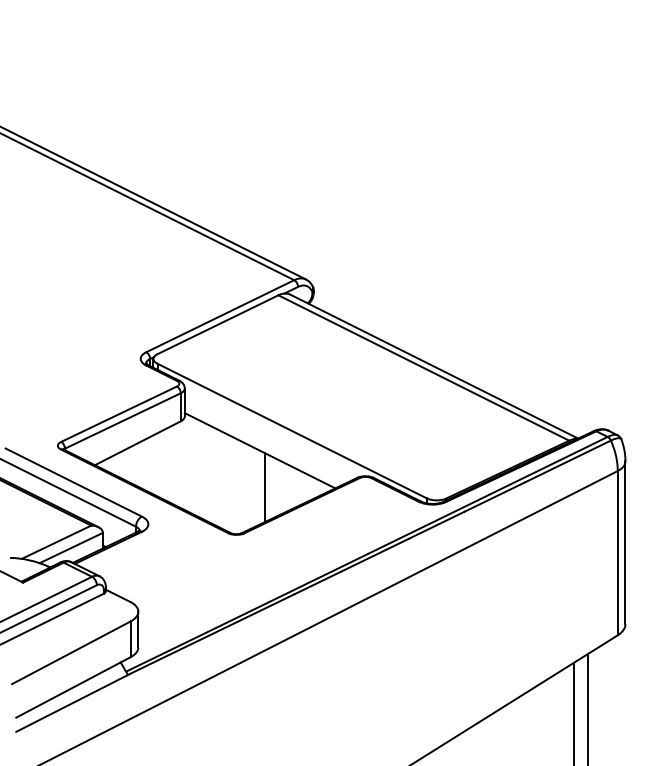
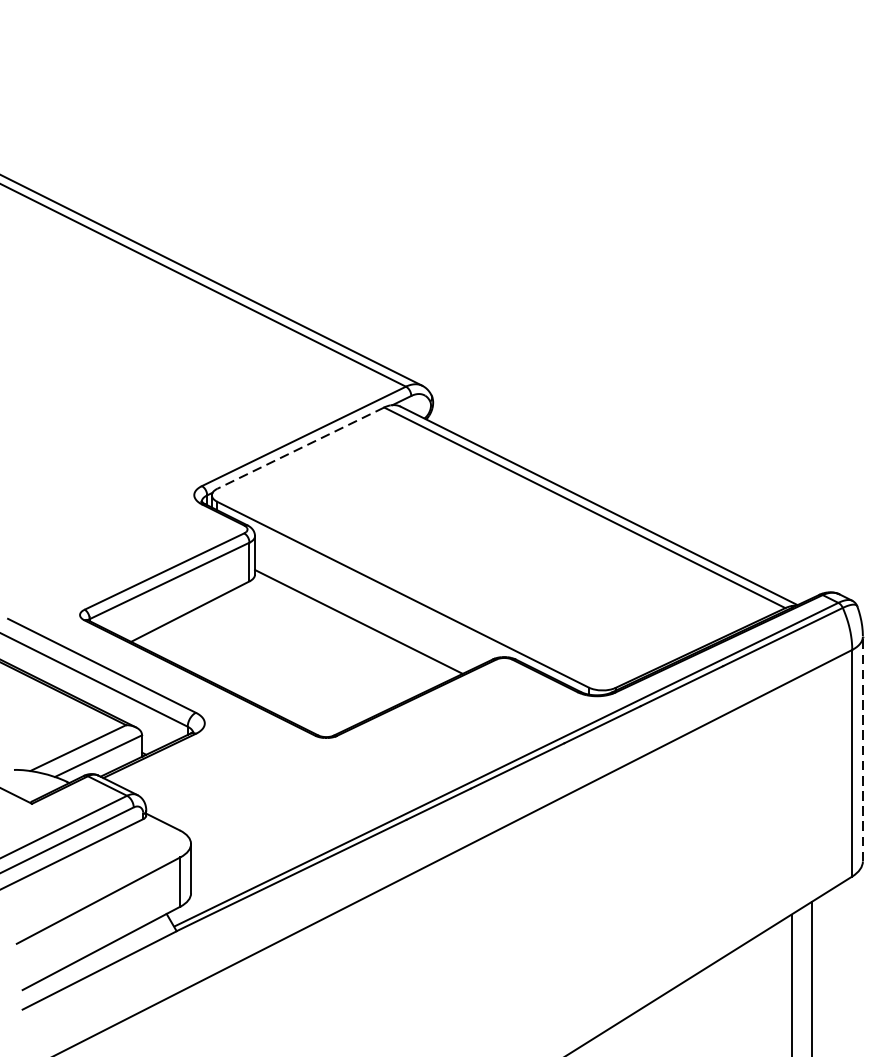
line: (217, 324) -> (300, 447), solid -> dashed
line: (264, 487) -> (365, 672), removed
line: (625, 542) -> (862, 748), solid -> dashed

